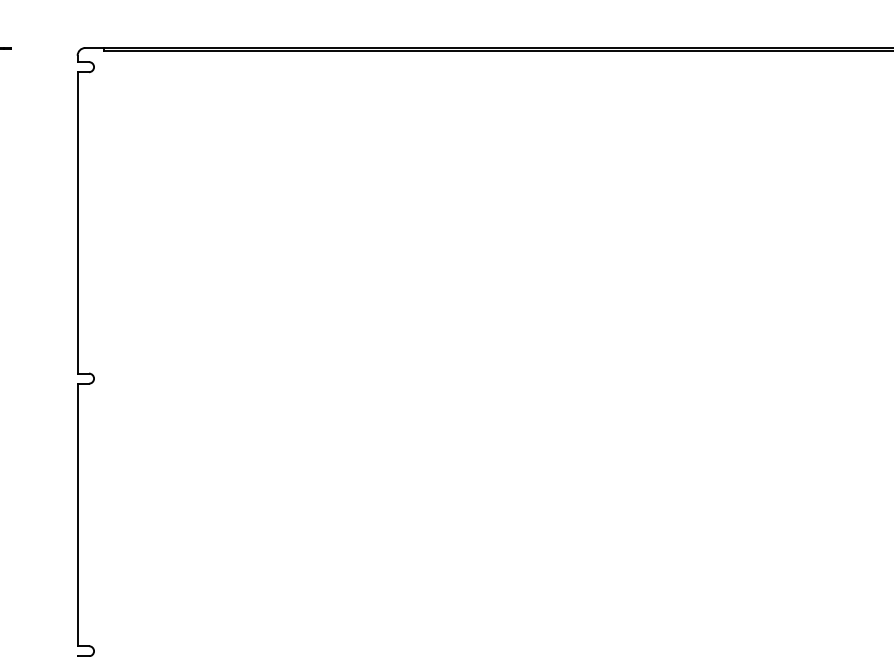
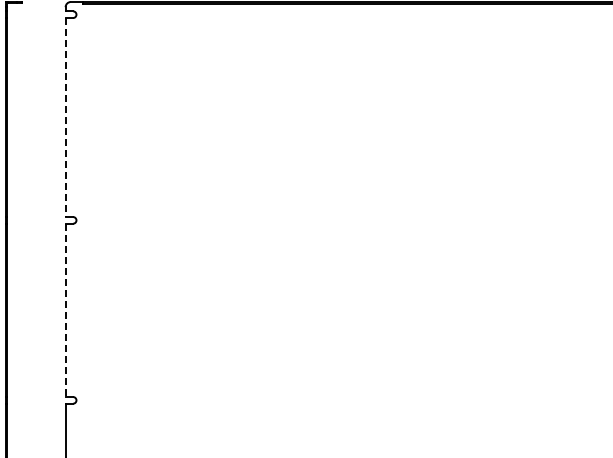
line: (77, 222) -> (65, 117), solid -> dashed
line: (77, 515) -> (65, 310), solid -> dashed

